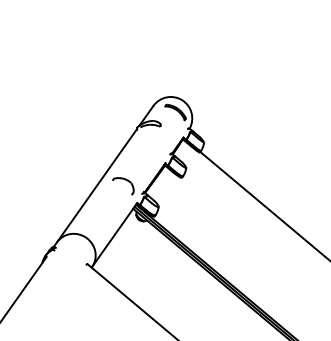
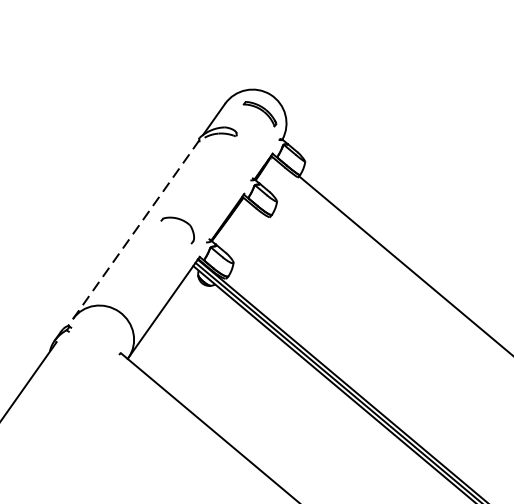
line: (95, 188) -> (133, 234), solid -> dashed

